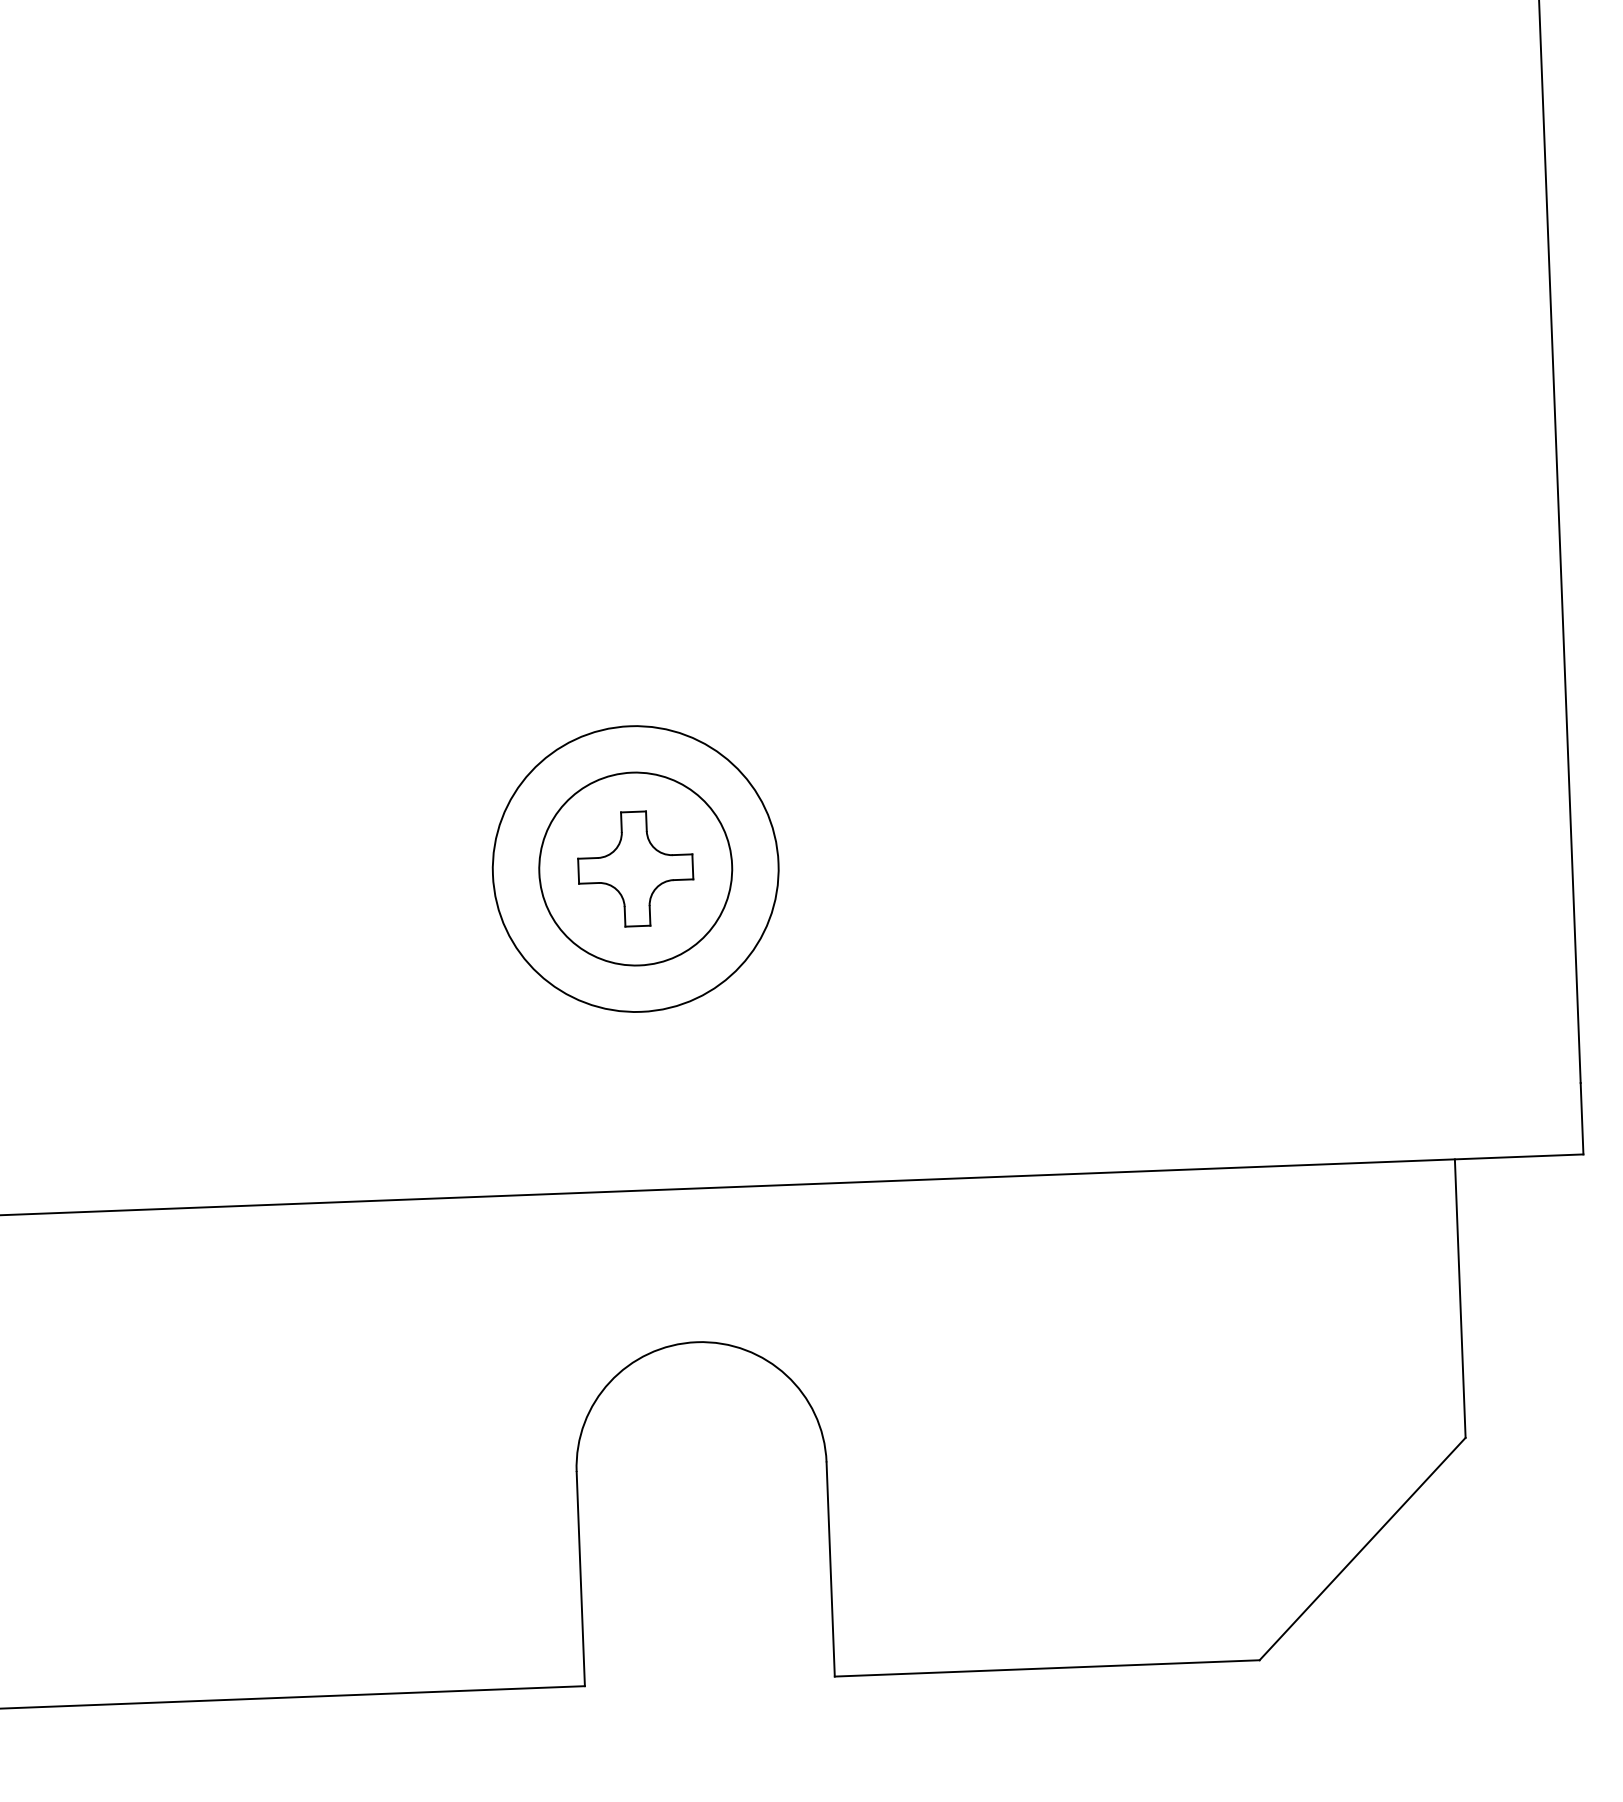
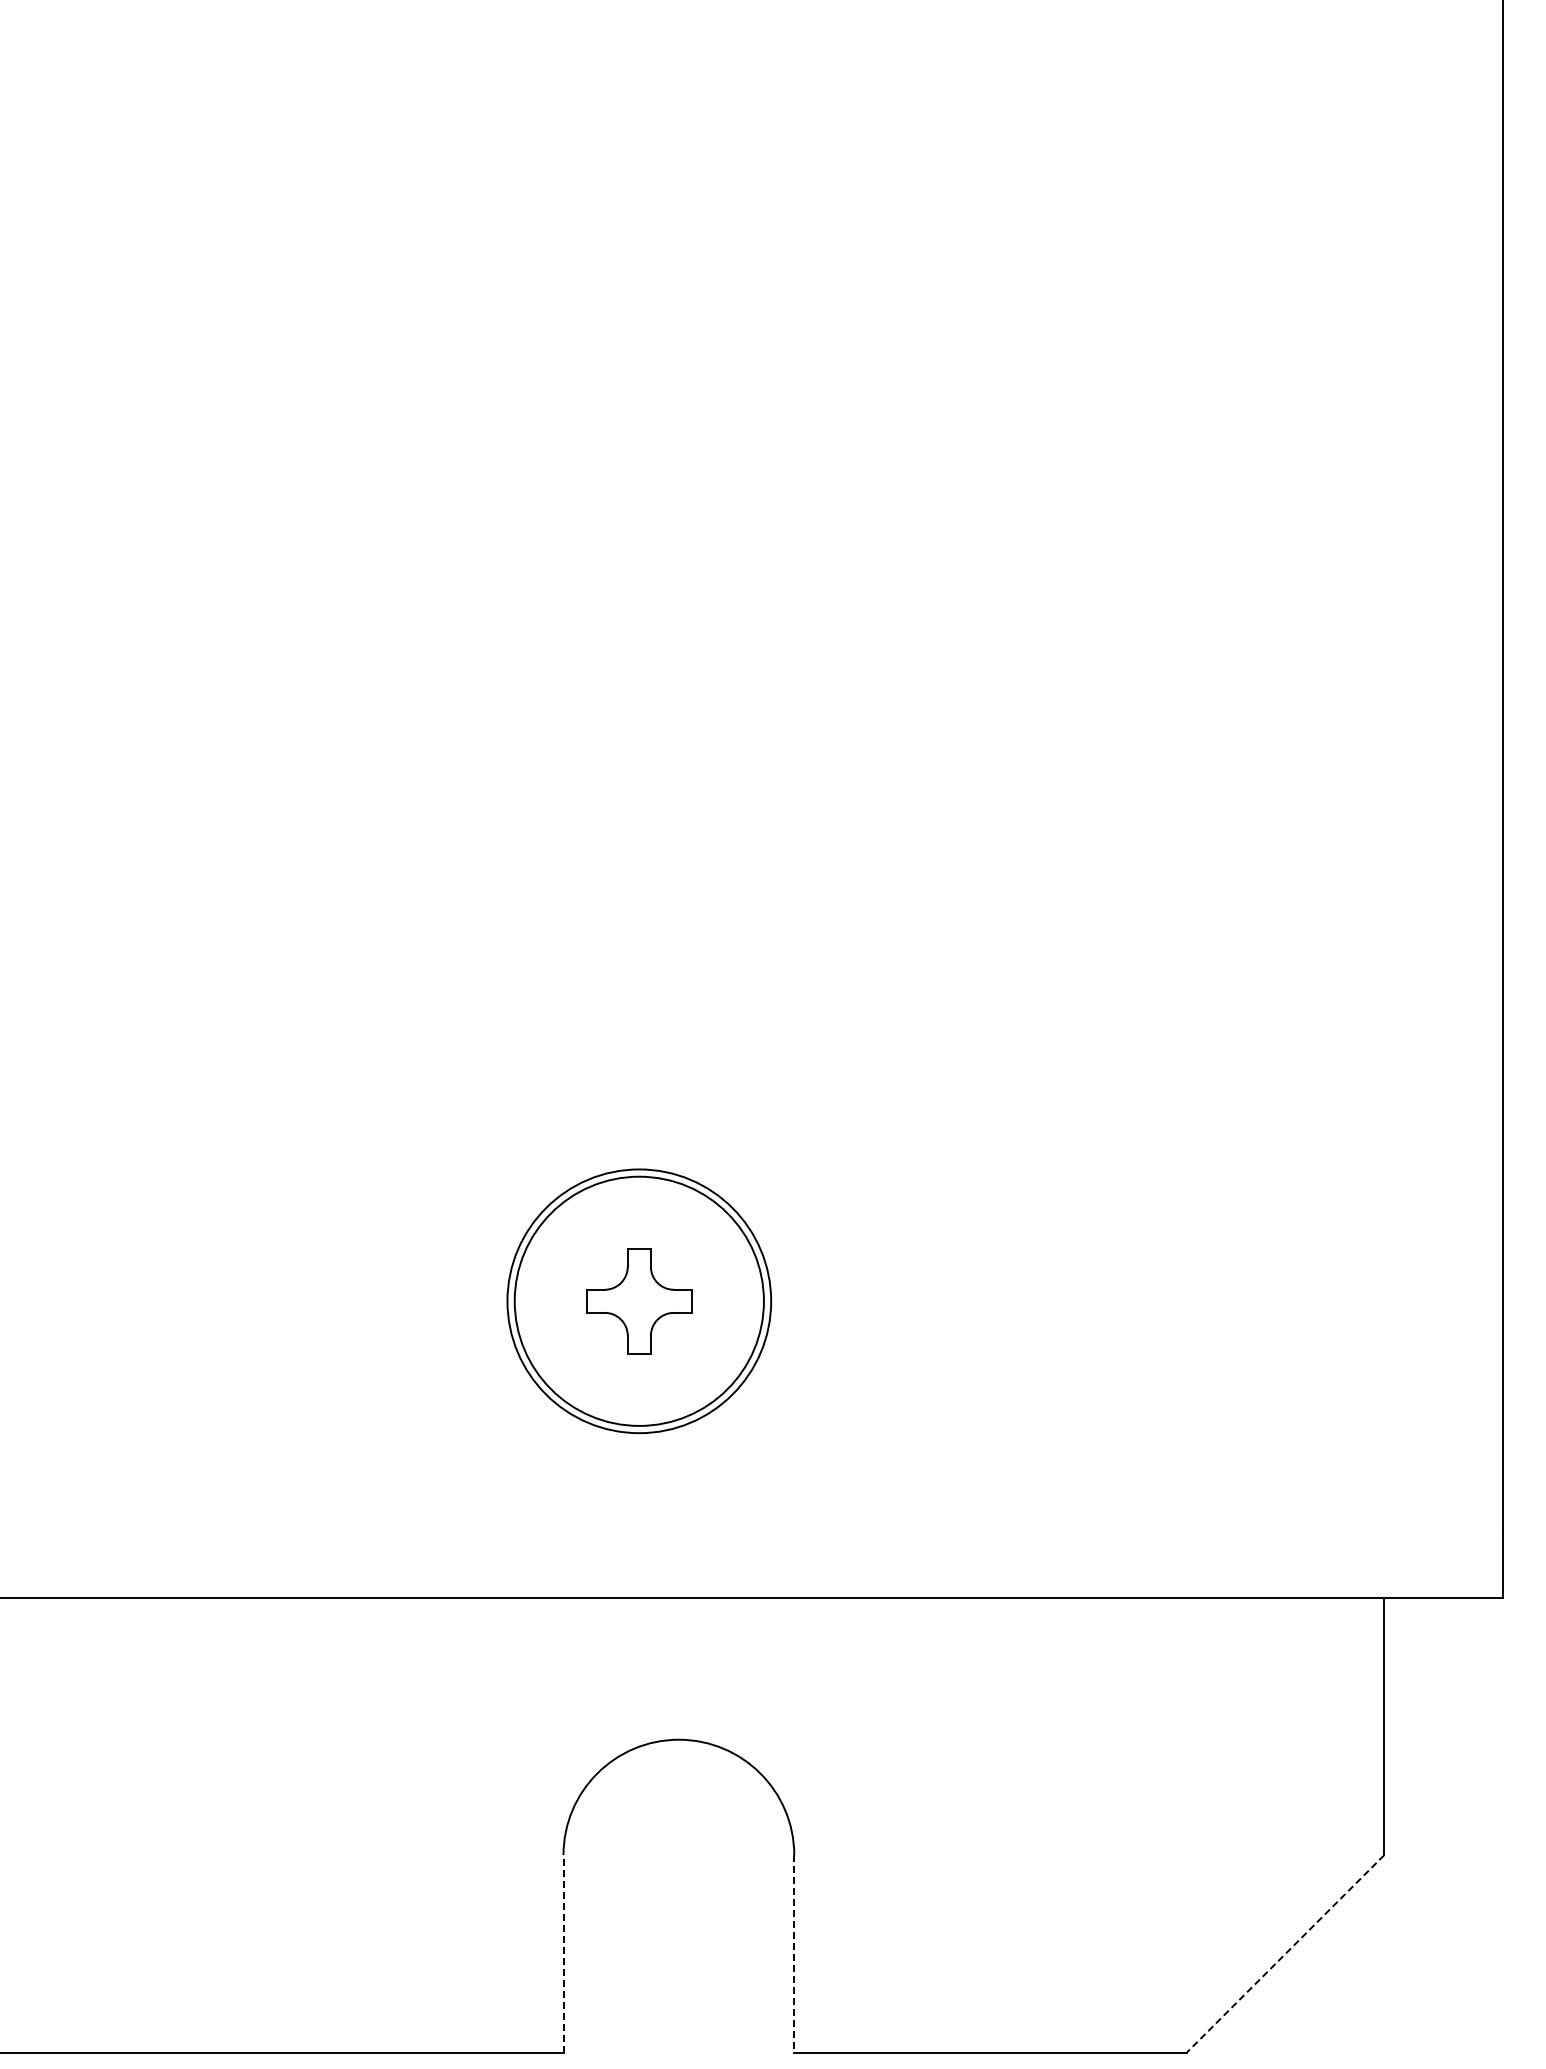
circle: (635, 869) -> (639, 1301), size x1.4
line: (1362, 1549) -> (1285, 1954), solid -> dashed
line: (830, 1570) -> (794, 1954), solid -> dashed
line: (580, 1579) -> (563, 1954), solid -> dashed

